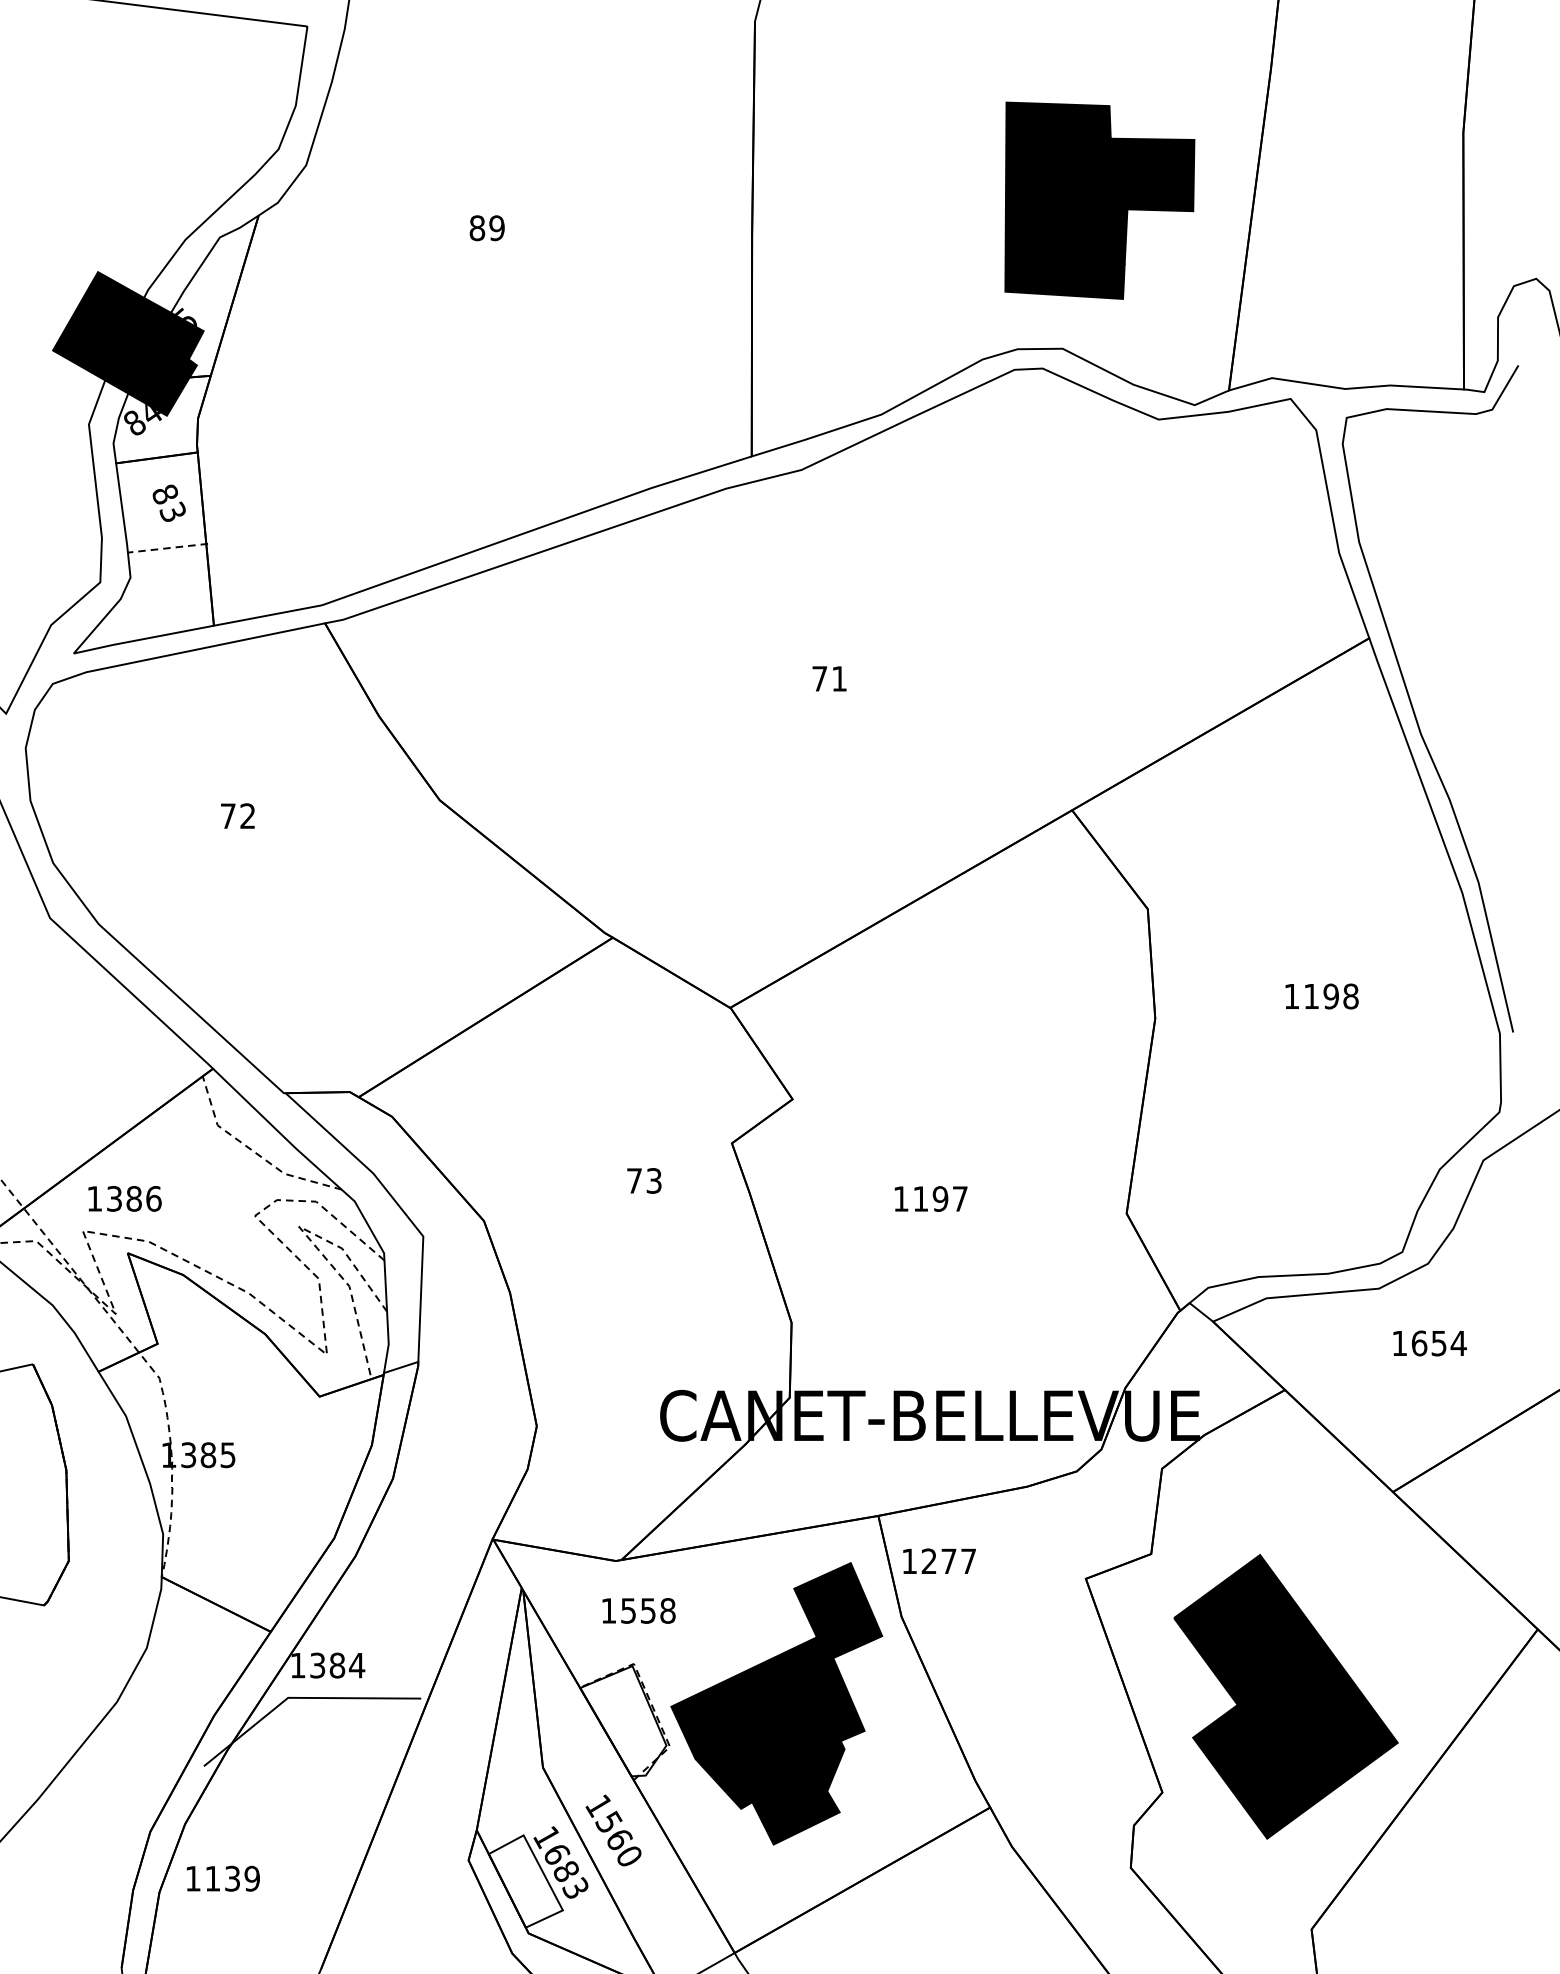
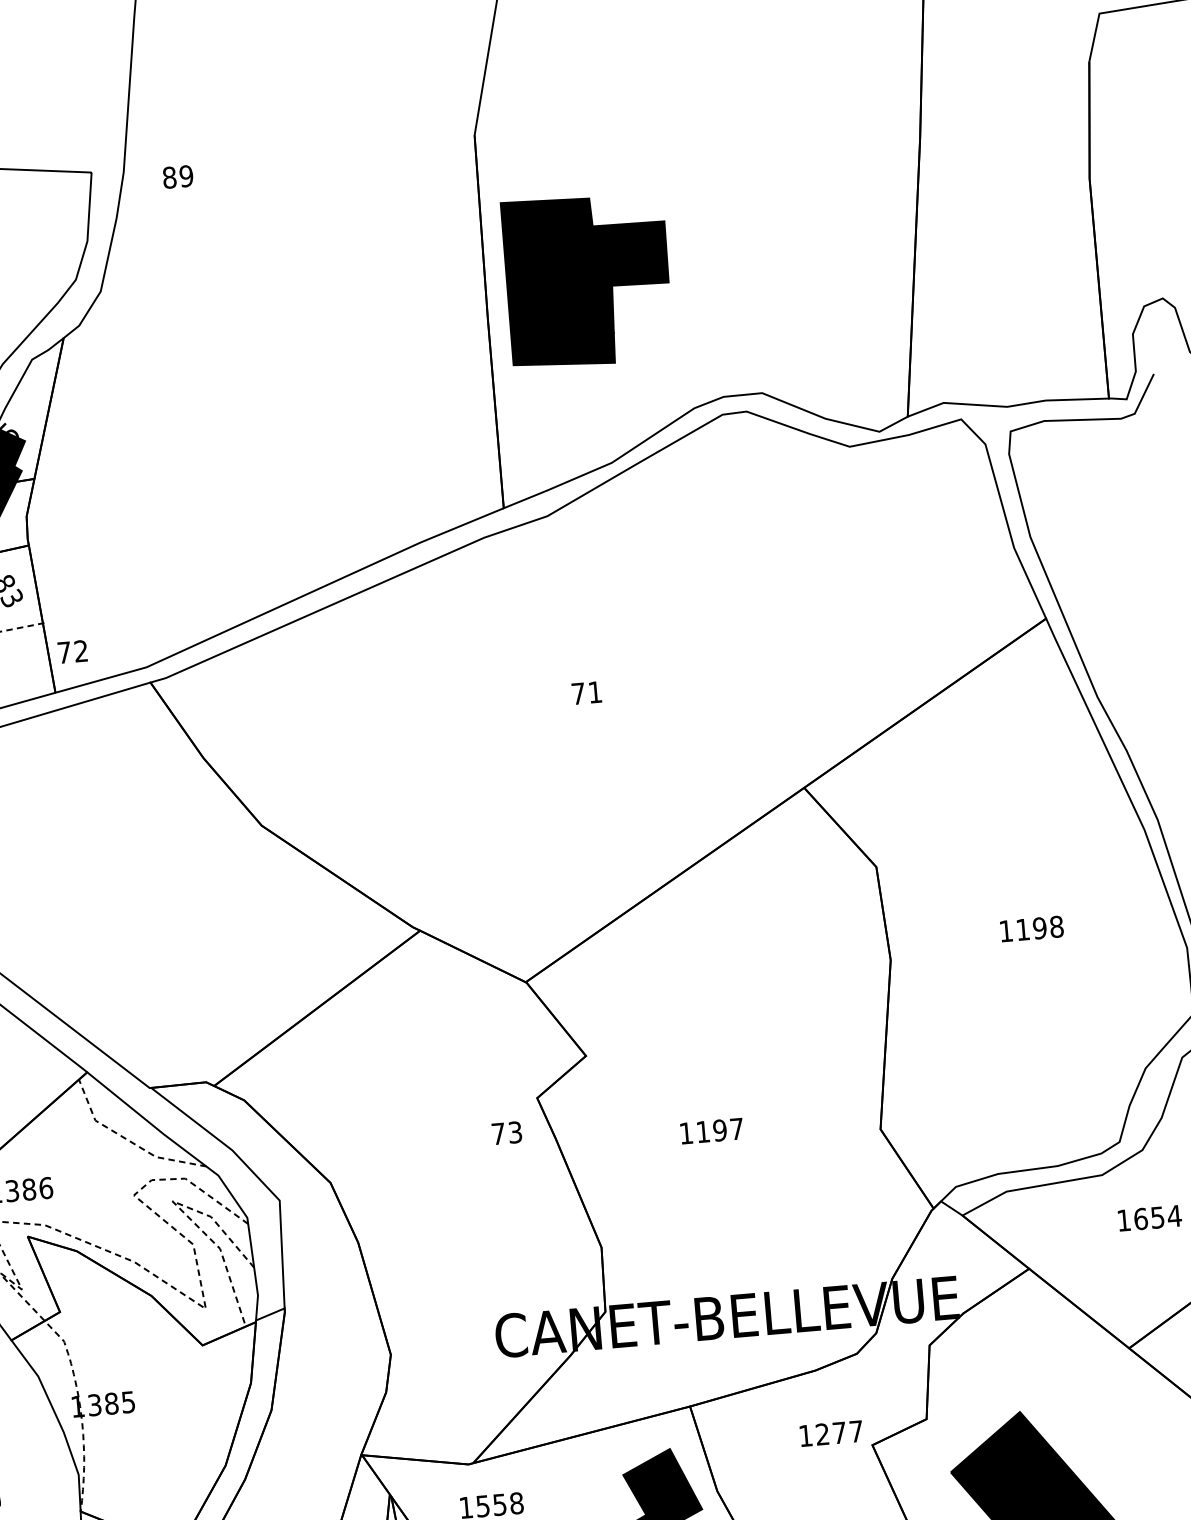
part: (1099, 200) -> (587, 280), moved
text: (486, 228) -> (177, 177), moved
text: (237, 815) -> (72, 651), moved
text: (644, 1180) -> (507, 1132), moved
text: (939, 1560) -> (831, 1432), moved

